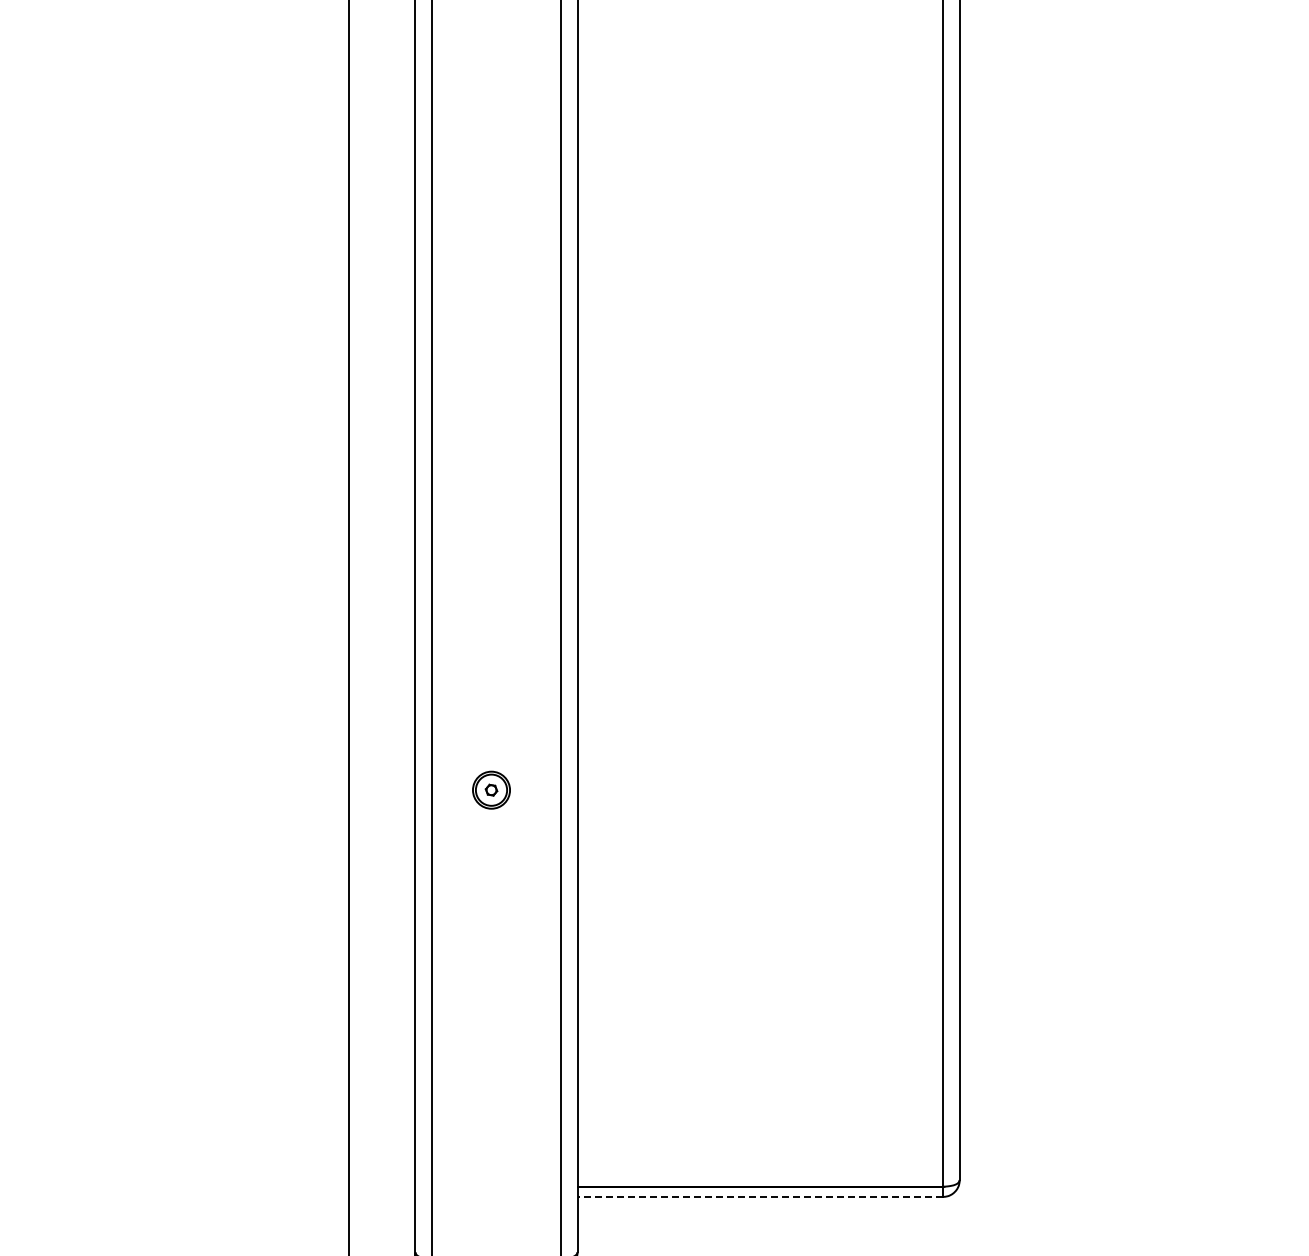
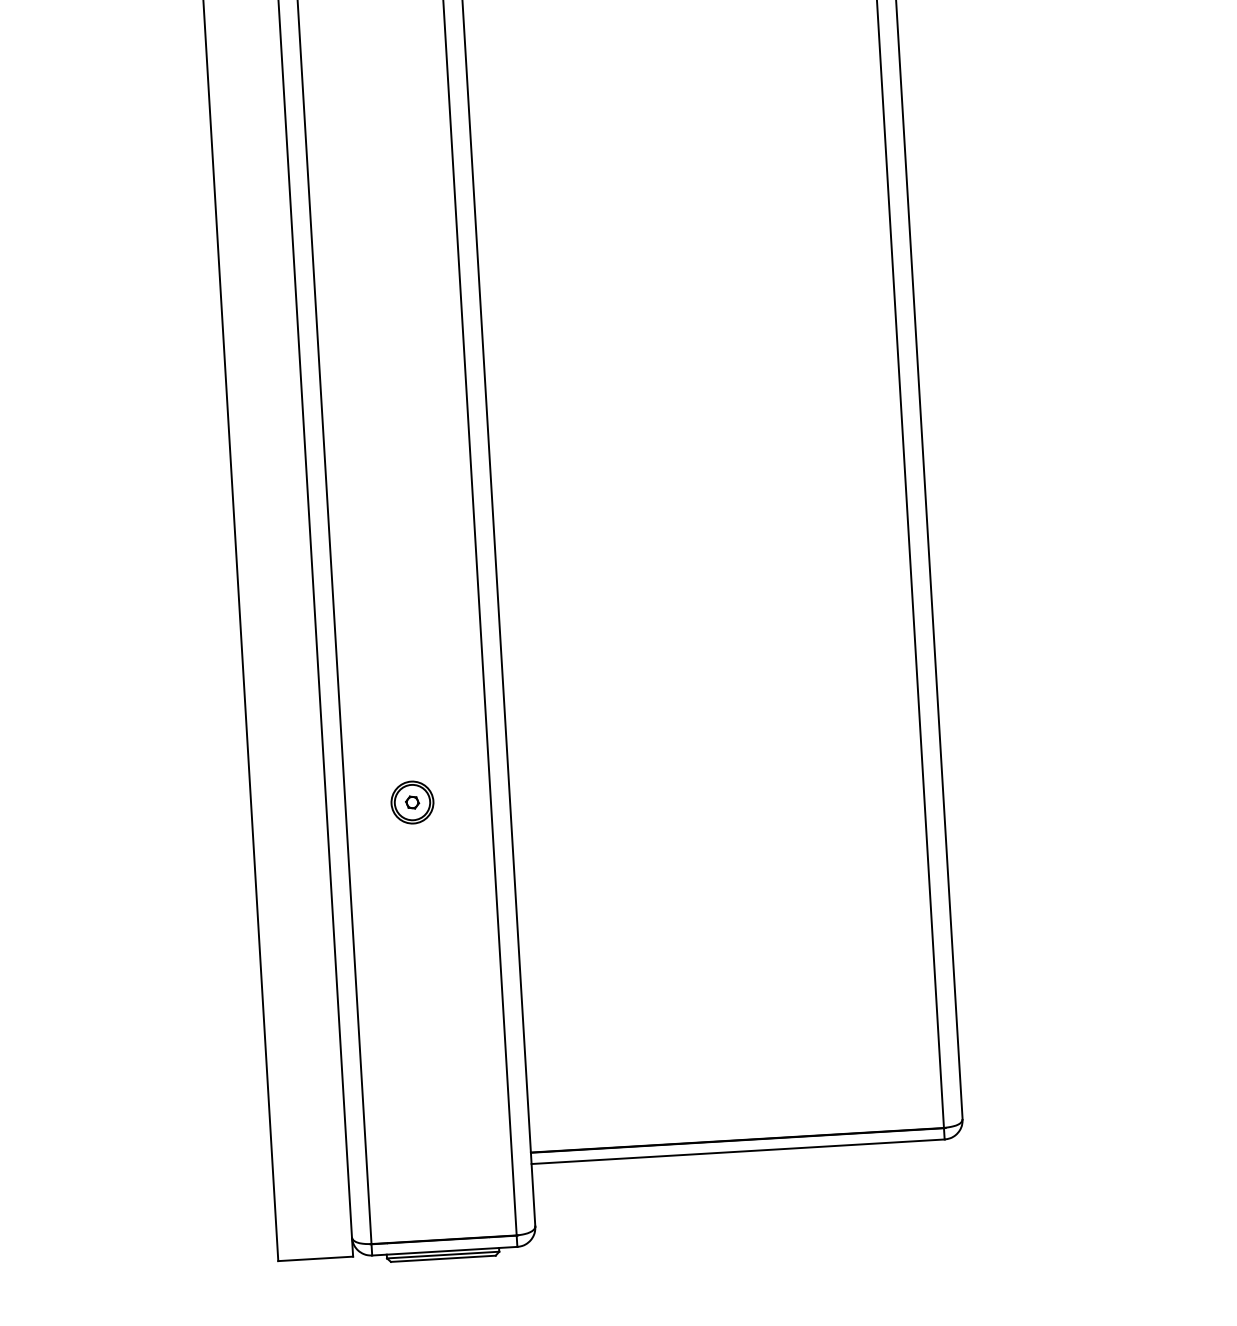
part: (491, 789) -> (412, 801), moved
line: (760, 1196) -> (738, 1151), dashed -> solid

